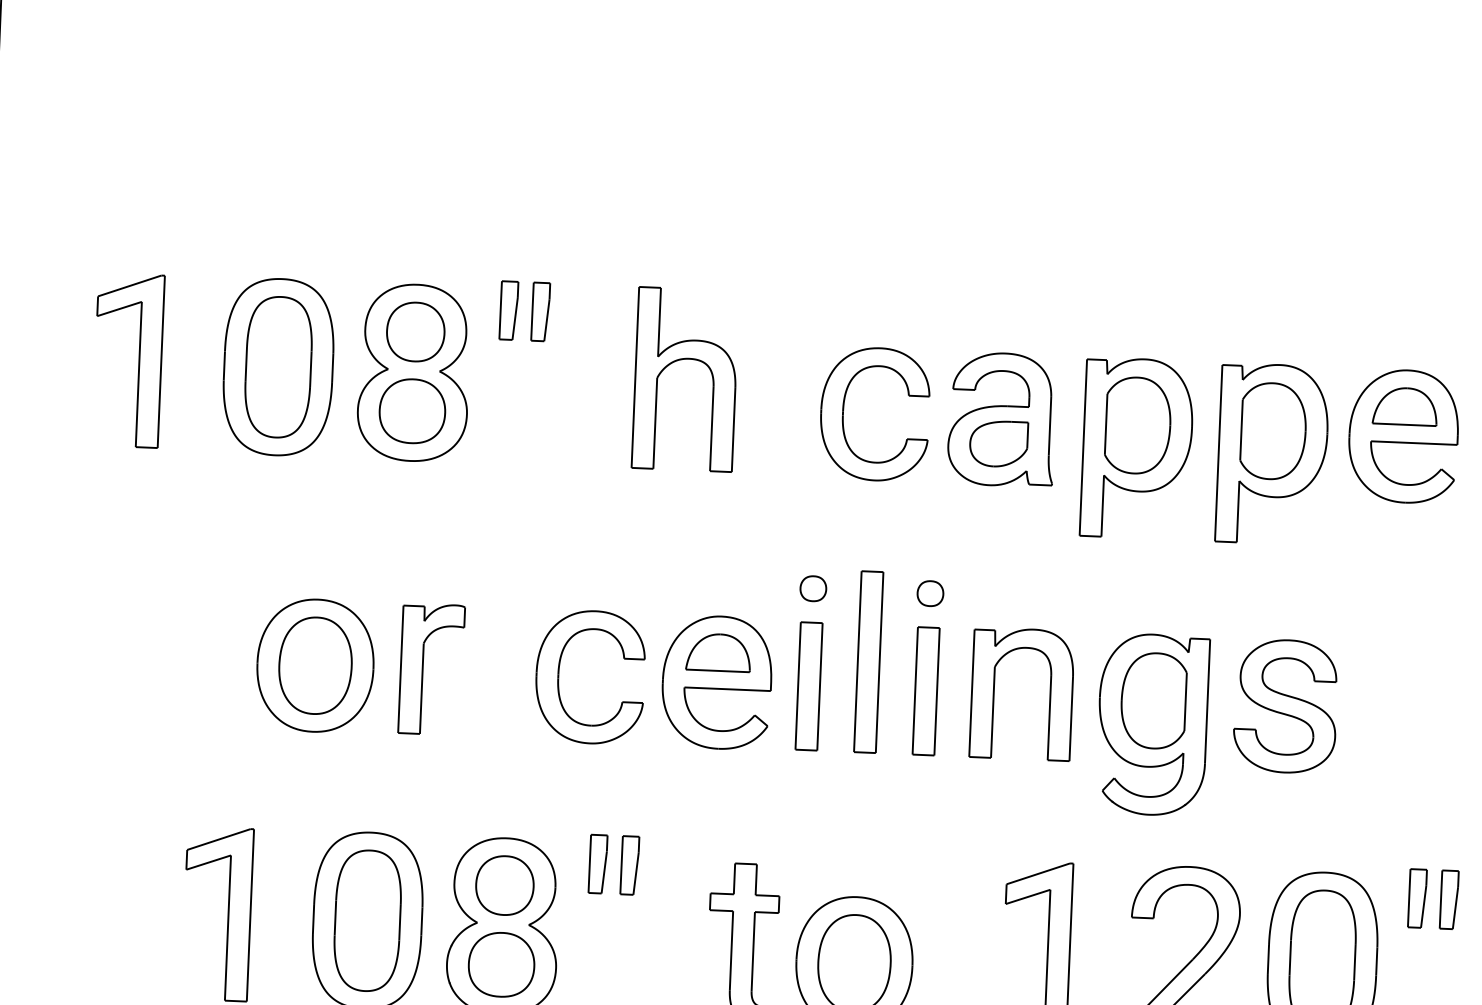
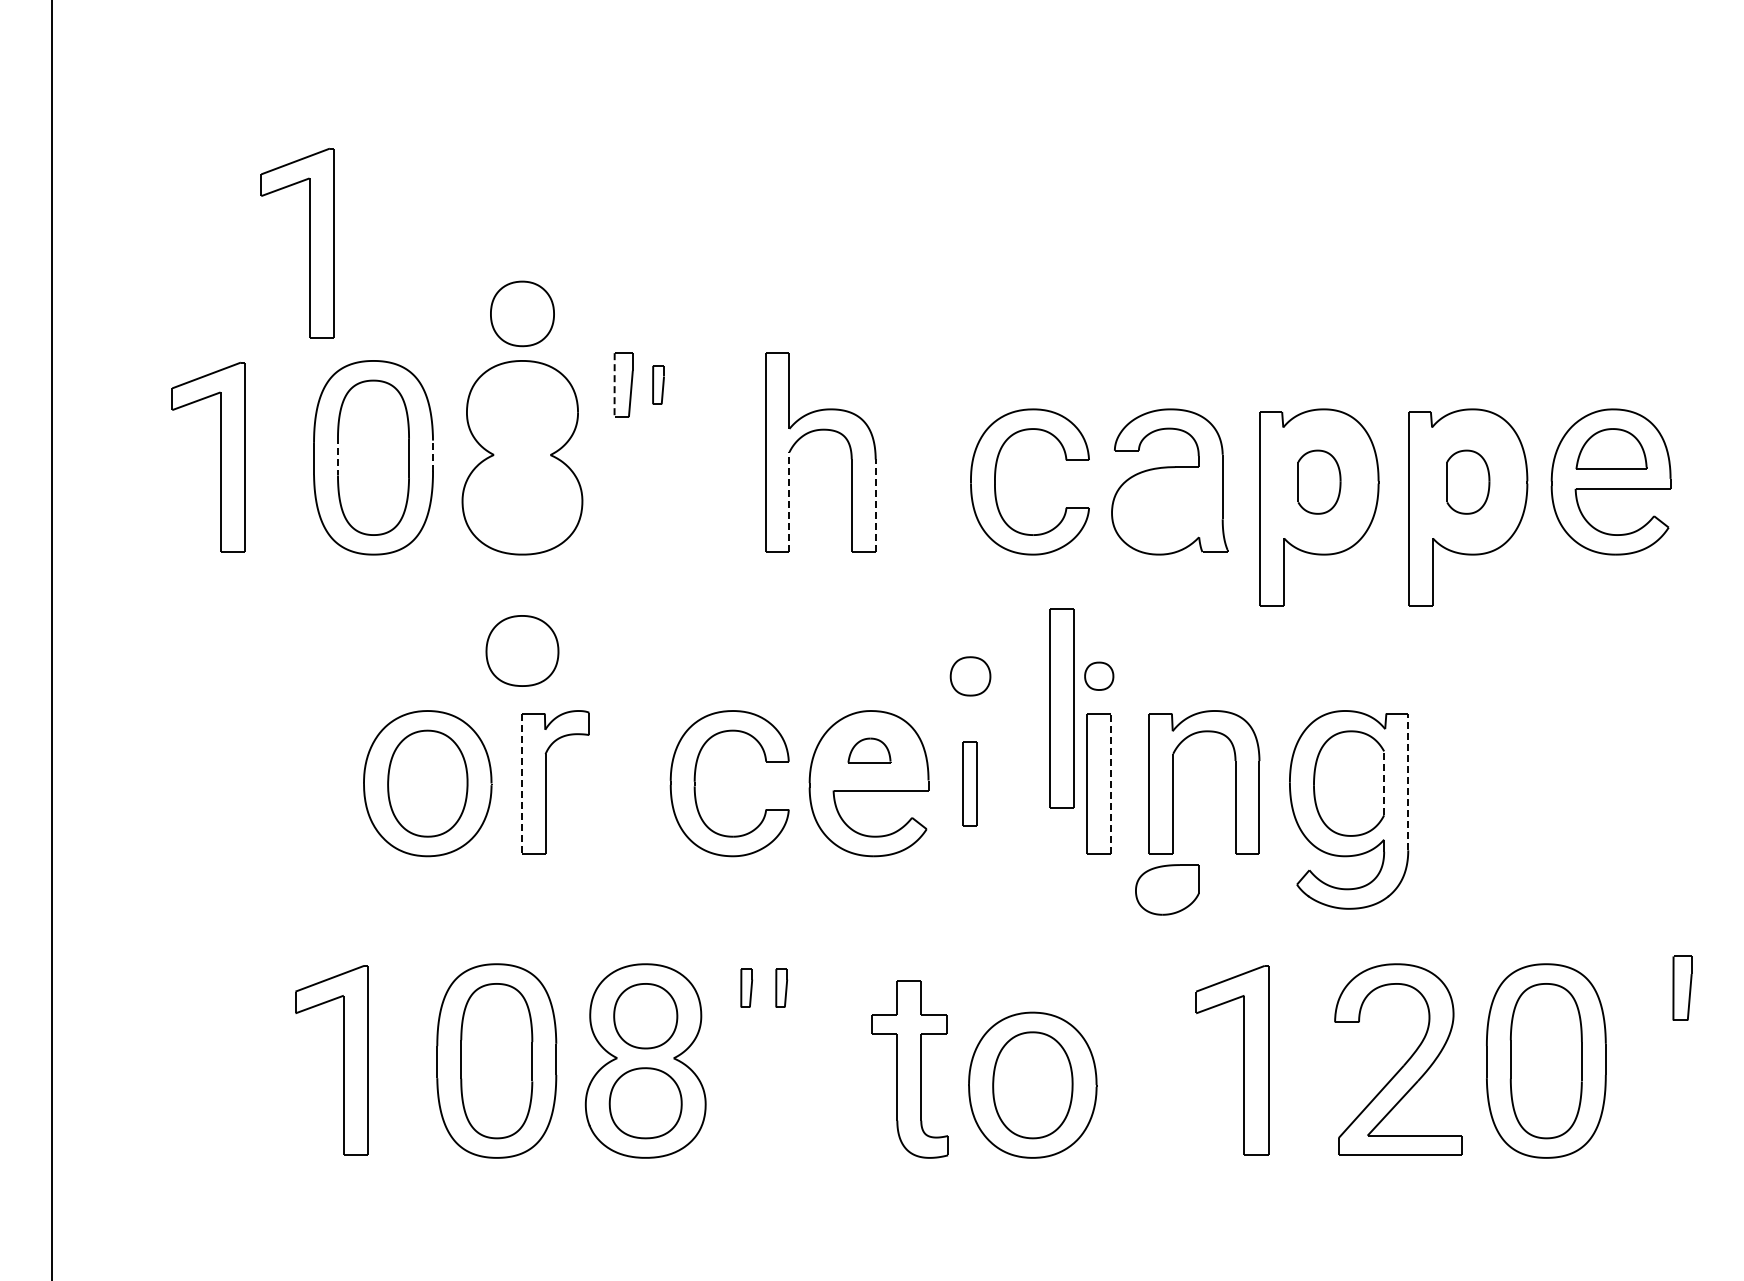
part: (228, 169) -> (309, 243), added
line: (500, 310) -> (614, 385), solid -> dashed
part: (540, 311) -> (658, 384), size x0.6
part: (415, 331) -> (522, 313), moved
line: (245, 364) -> (337, 456), solid -> dashed
line: (333, 368) -> (433, 456), solid -> dashed
part: (412, 410) -> (522, 650), moved
line: (655, 423) -> (789, 502), solid -> dashed
part: (1138, 424) -> (1319, 481), size x0.6
line: (733, 429) -> (875, 505), solid -> dashed
part: (1273, 430) -> (1468, 481), size x0.6
part: (998, 443) -> (1167, 889), moved
part: (813, 588) -> (970, 675), size x1.4
part: (718, 652) -> (869, 750), size x0.6
part: (868, 662) -> (1061, 708), moved
line: (400, 670) -> (521, 784), solid -> dashed
part: (808, 686) -> (969, 783), size x0.6
line: (936, 691) -> (1110, 783), solid -> dashed
line: (1207, 701) -> (1408, 781), solid -> dashed
line: (1185, 702) -> (1384, 783), solid -> dashed
part: (1285, 706) -> (1493, 783), removed
part: (597, 863) -> (746, 987), size x0.6
part: (629, 864) -> (781, 987), size x0.6
part: (1417, 897) -> (1647, 987), removed

